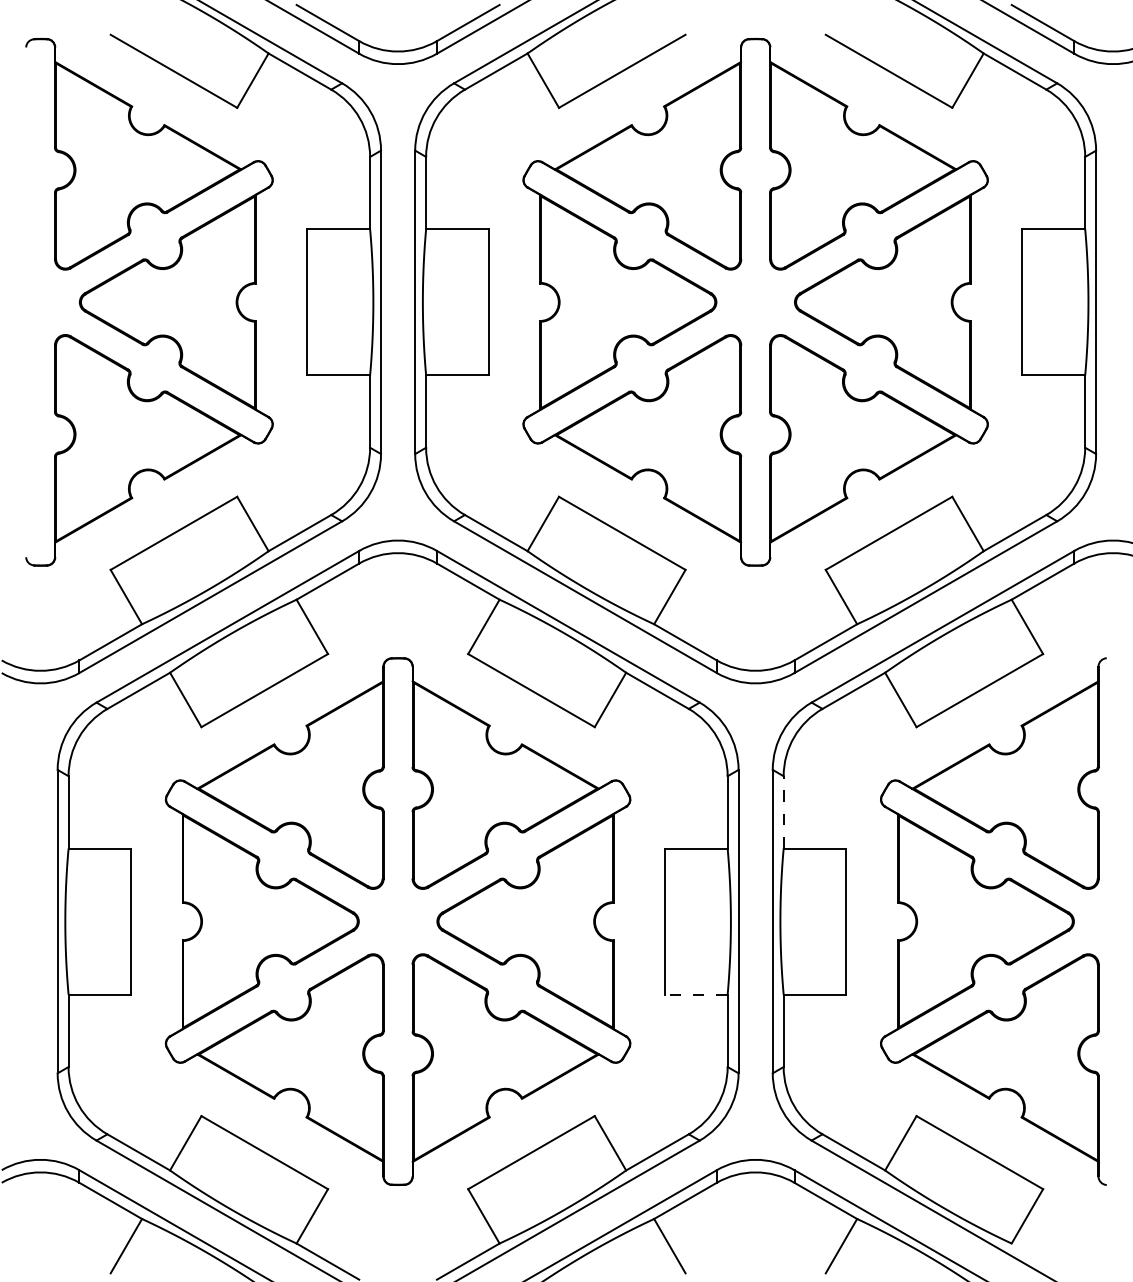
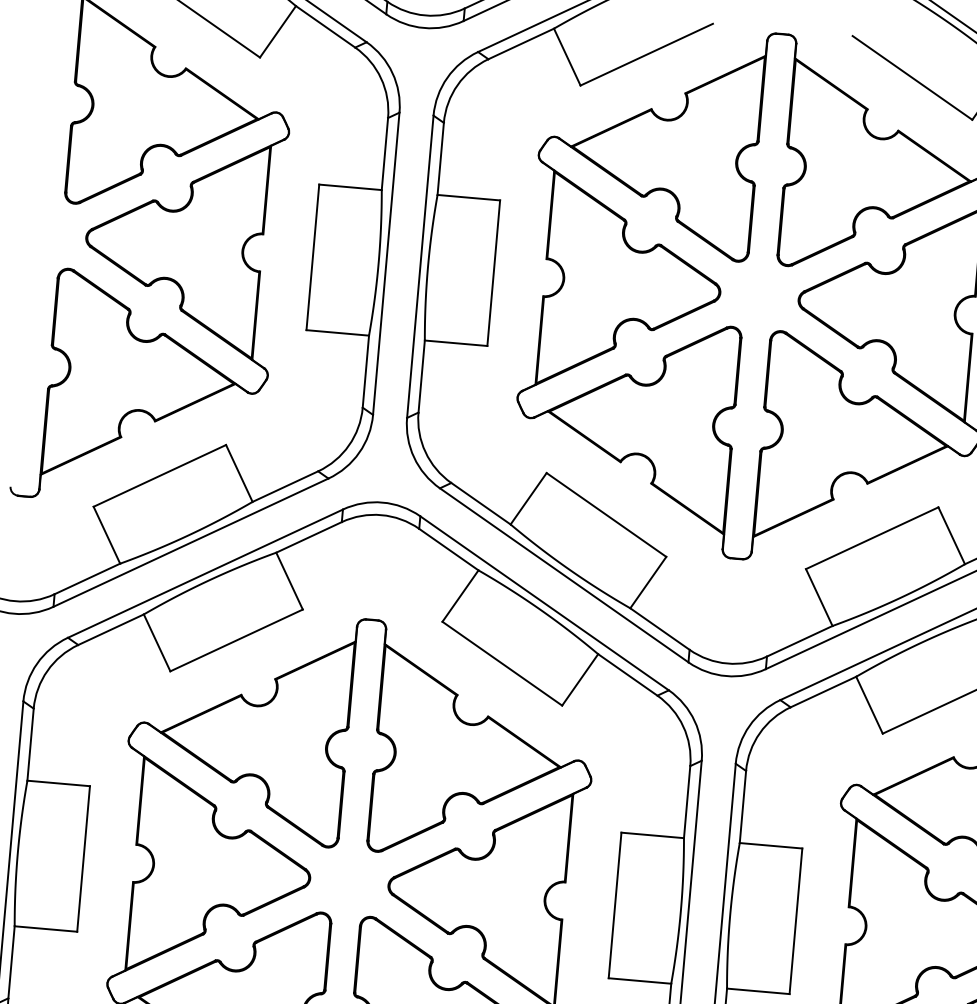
line: (783, 811) -> (742, 806), dashed -> solid
line: (695, 994) -> (639, 980), dashed -> solid

